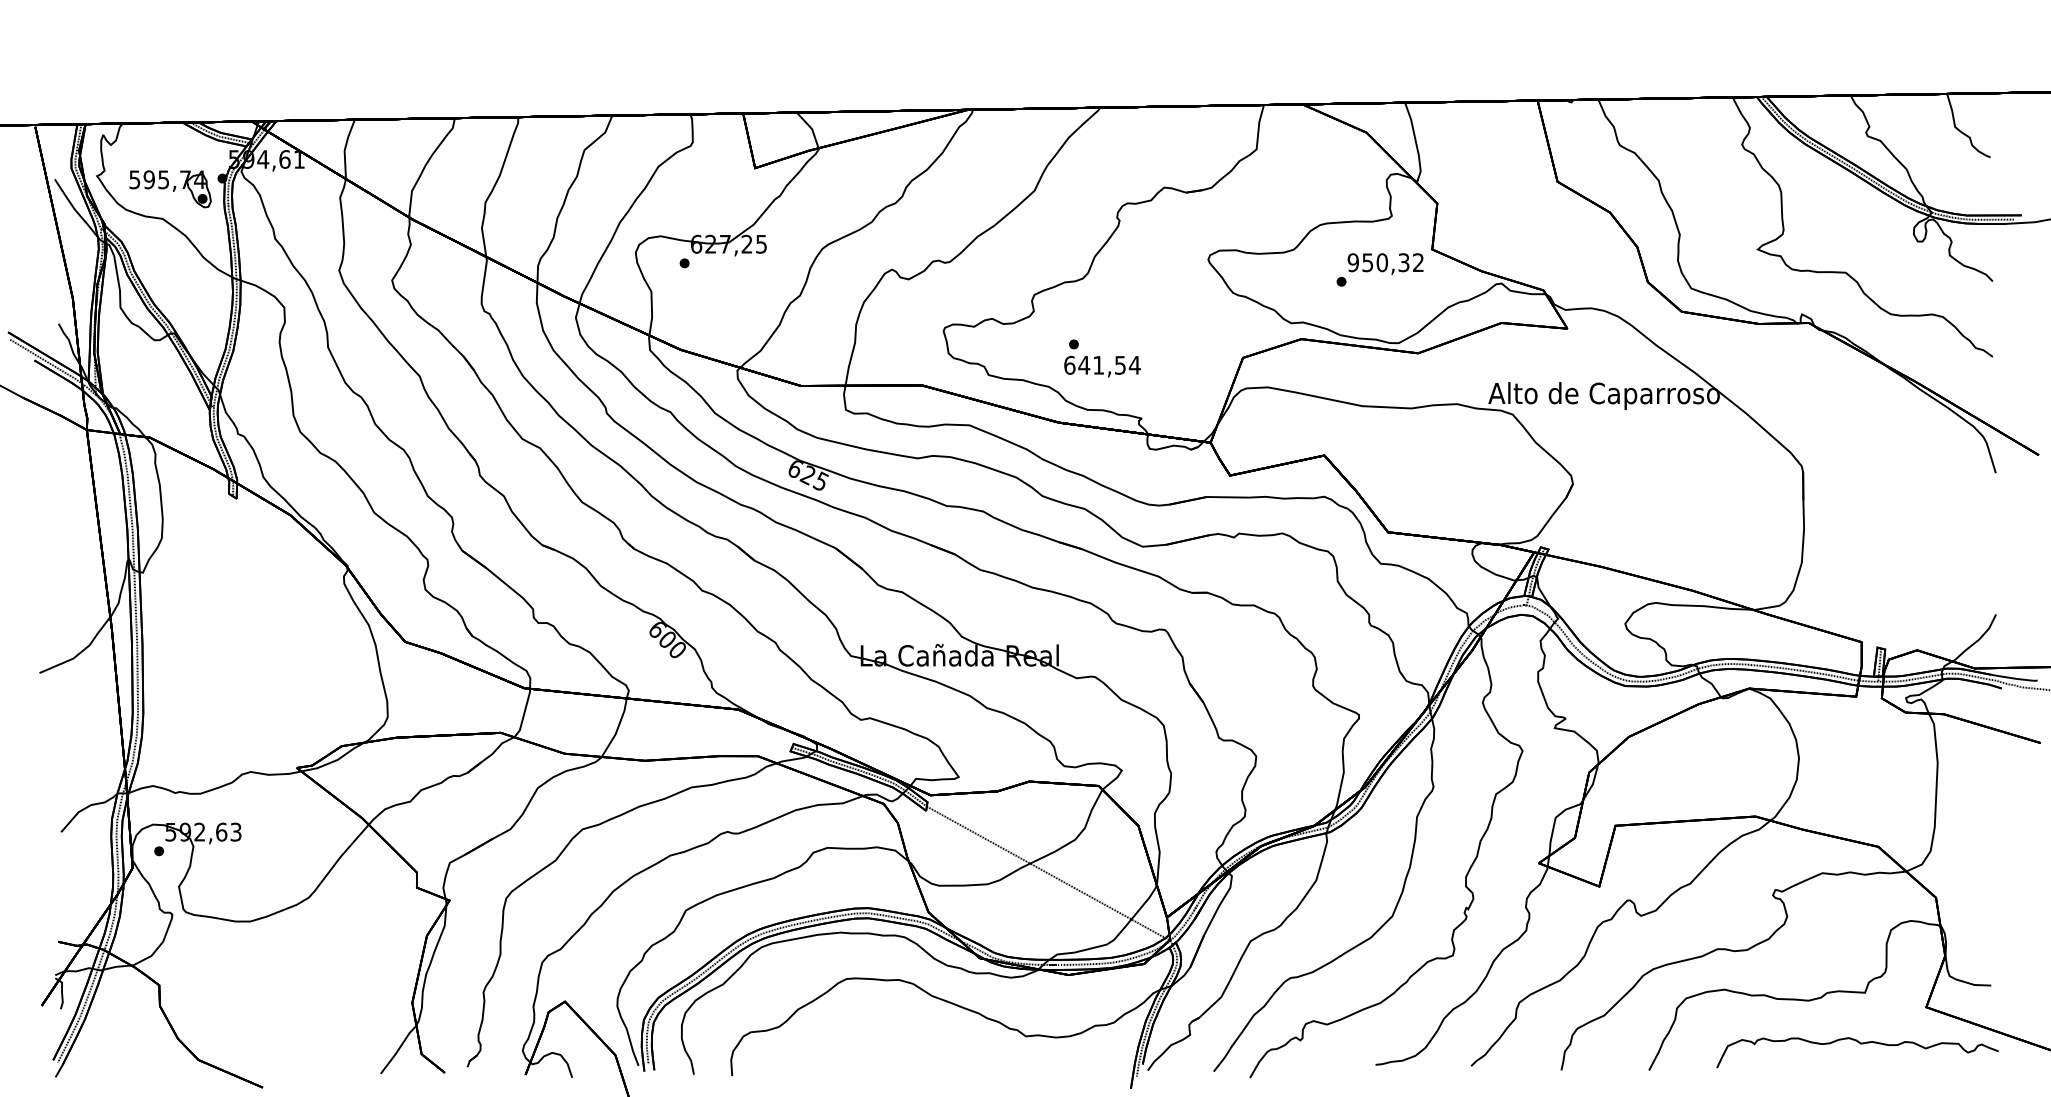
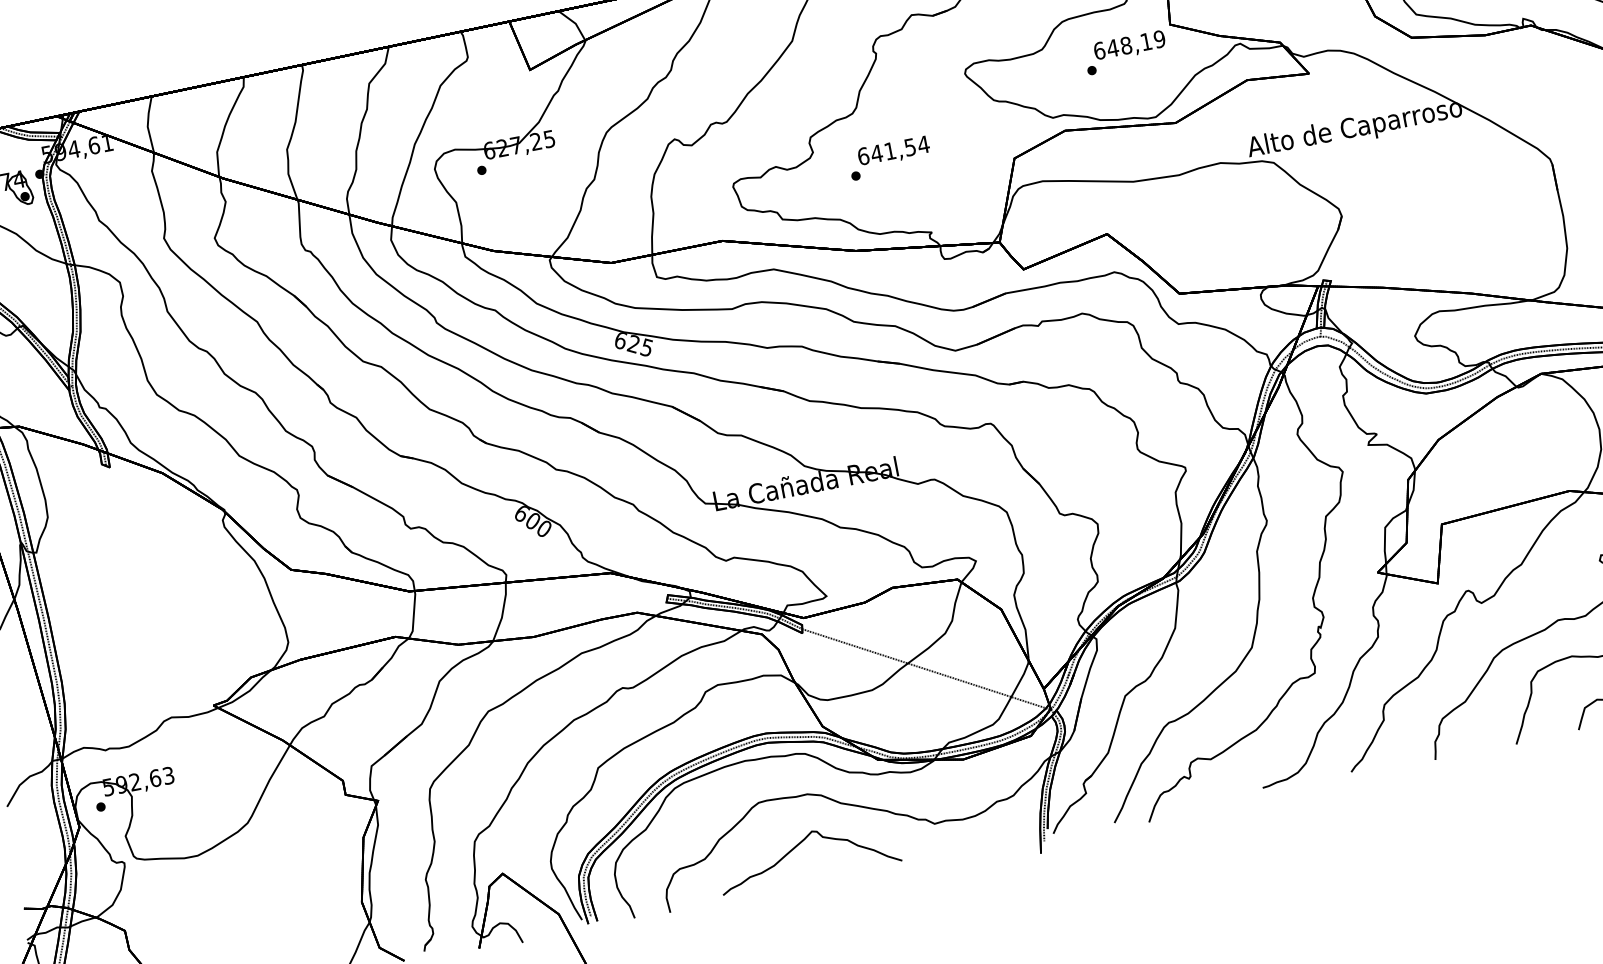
text: (1385, 262) -> (1129, 44), 950,32 -> 648,19
text: (1102, 366) -> (893, 151), moved
curve: (880, 1031) -> (799, 845), added

